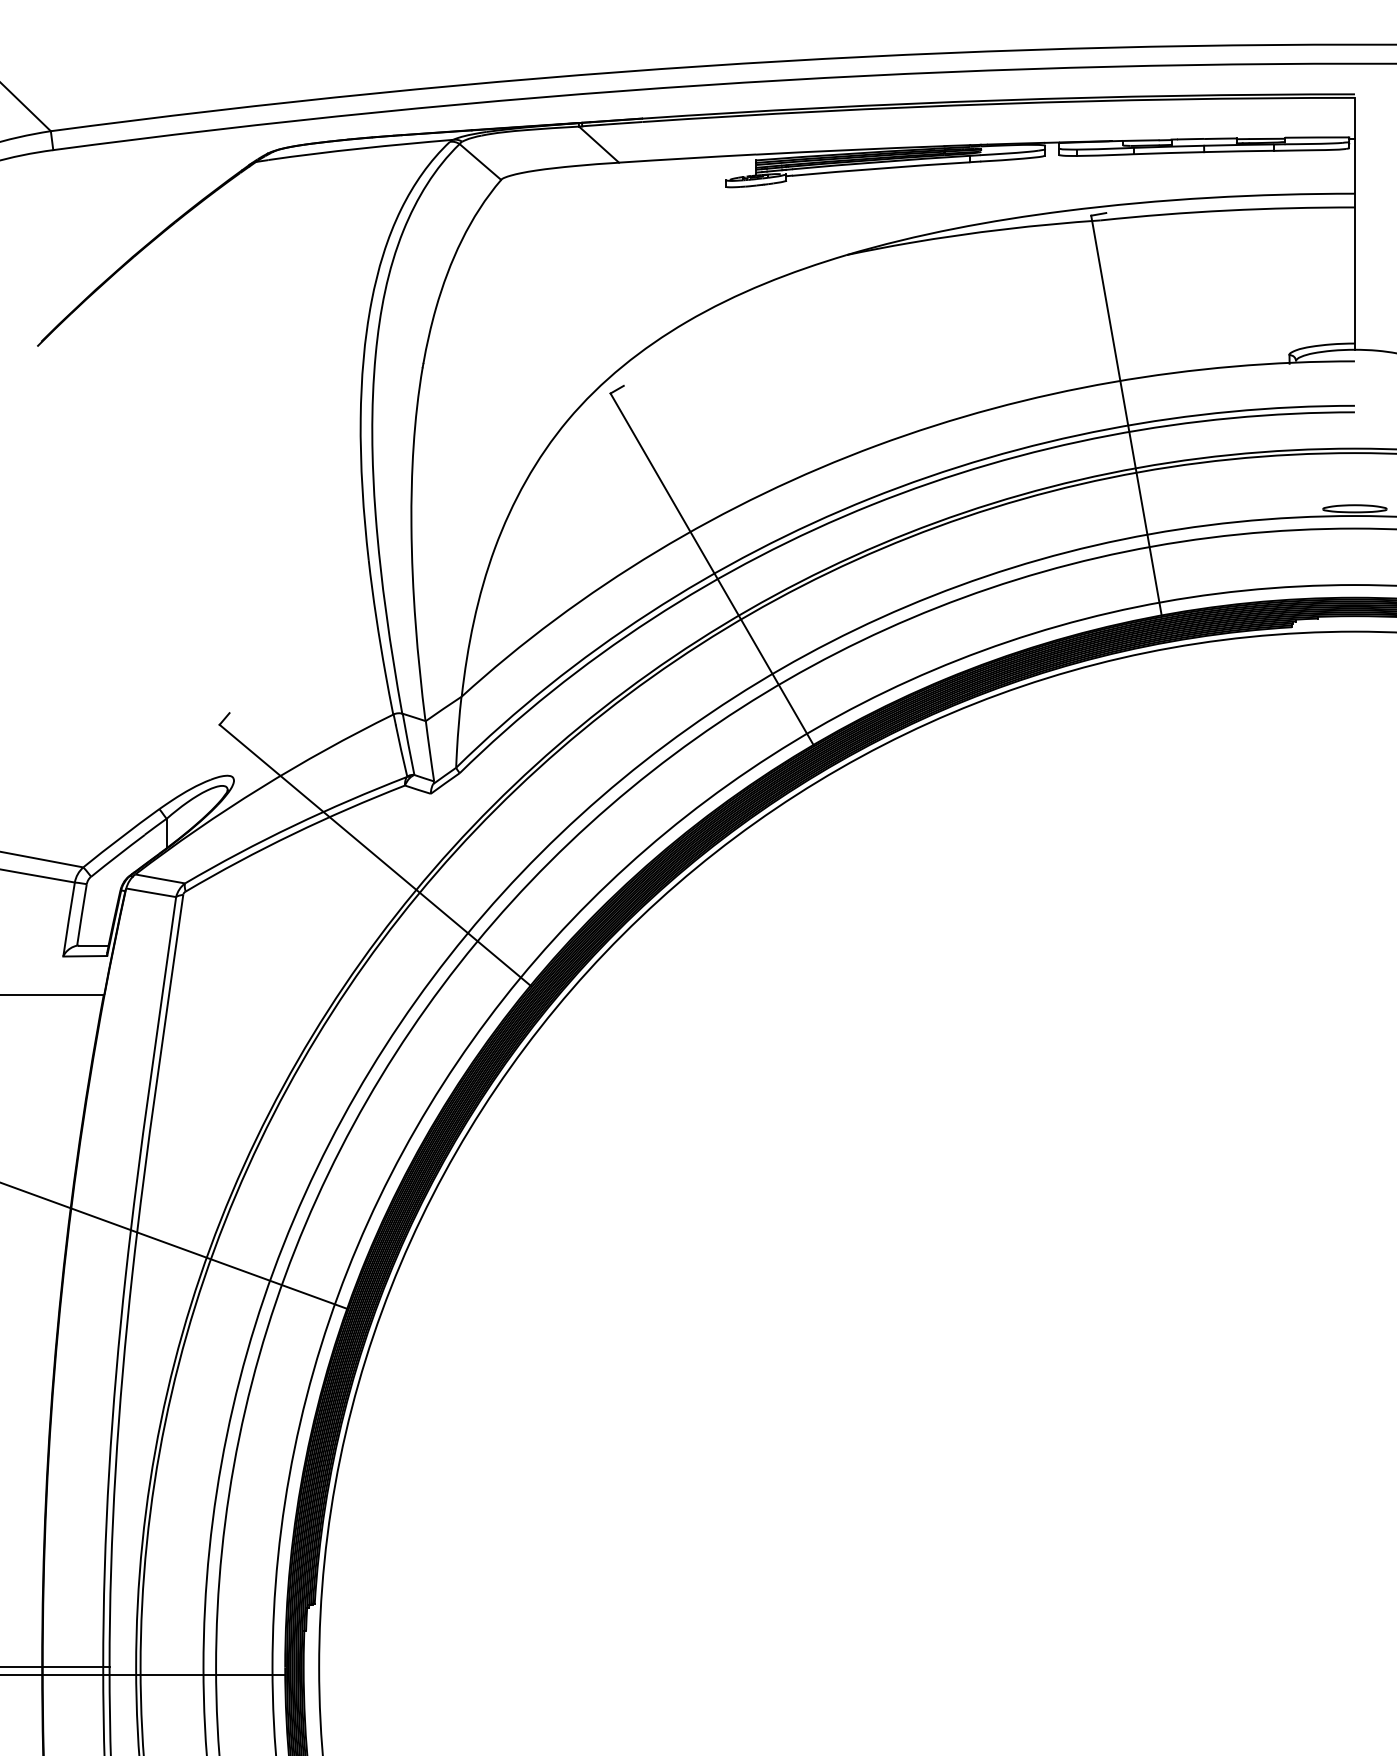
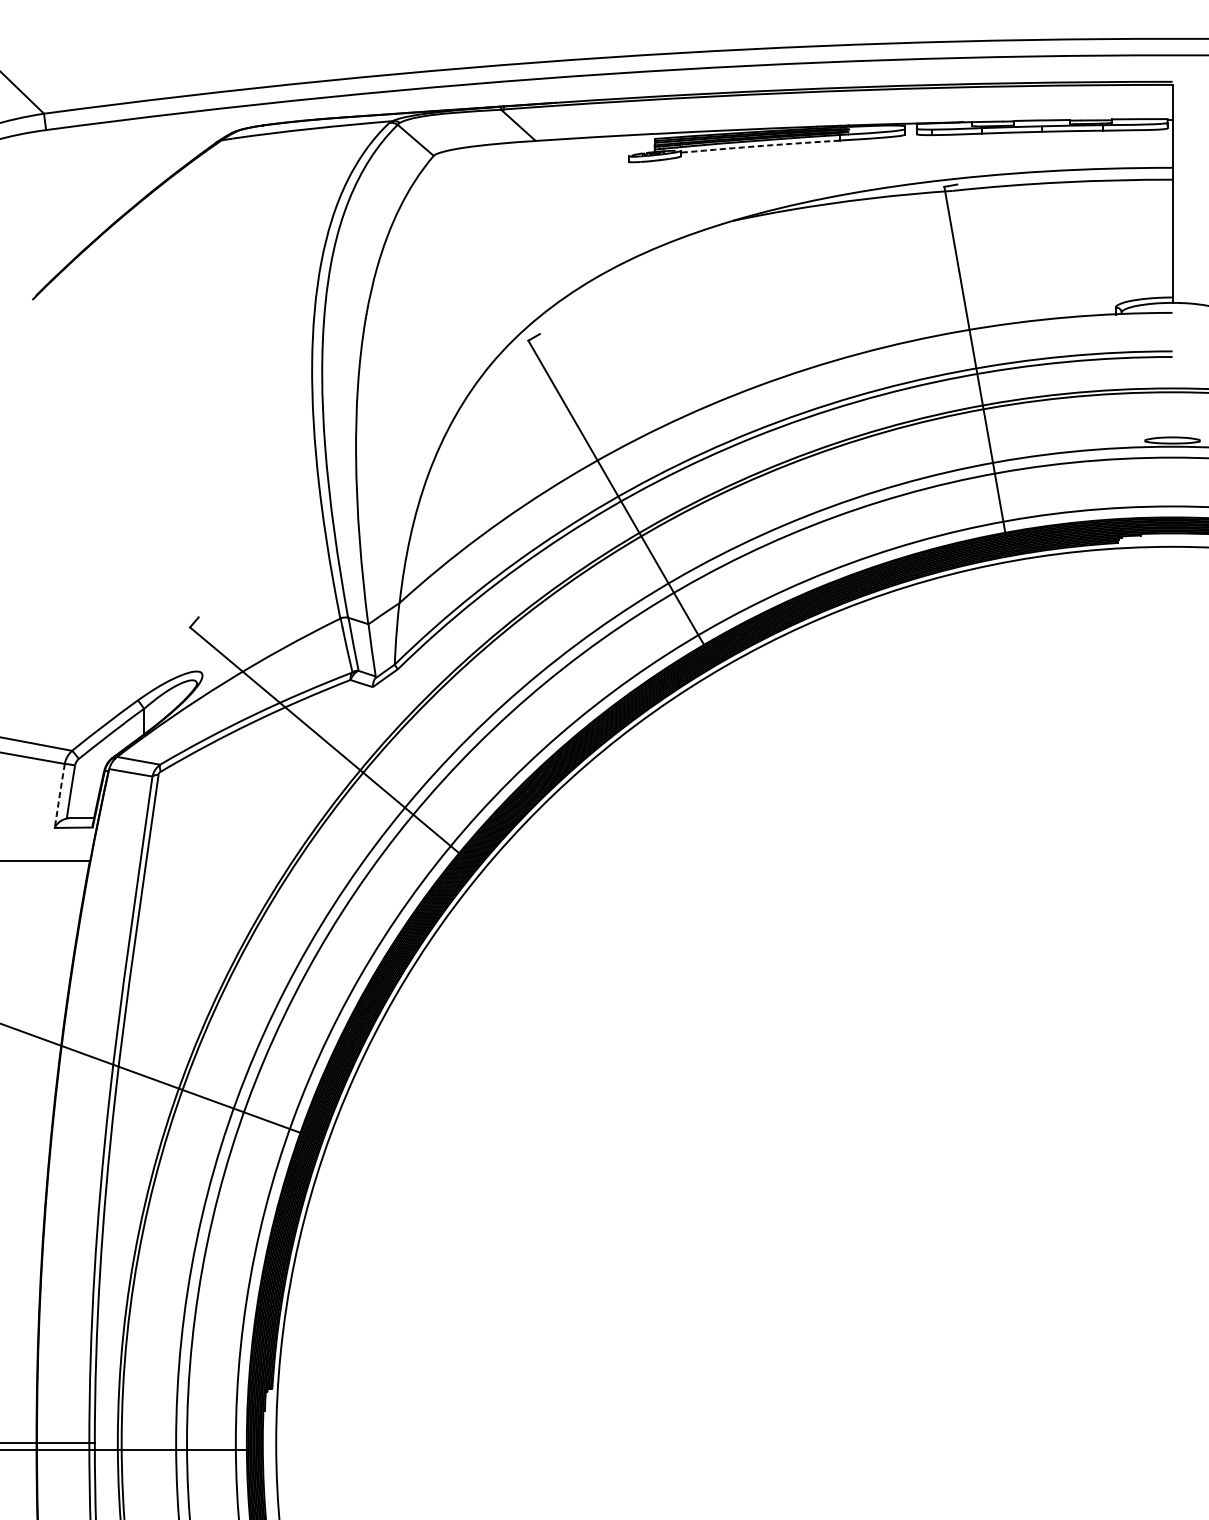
arc: (881, 168) -> (762, 145), solid -> dashed
arc: (68, 919) -> (59, 795), solid -> dashed

